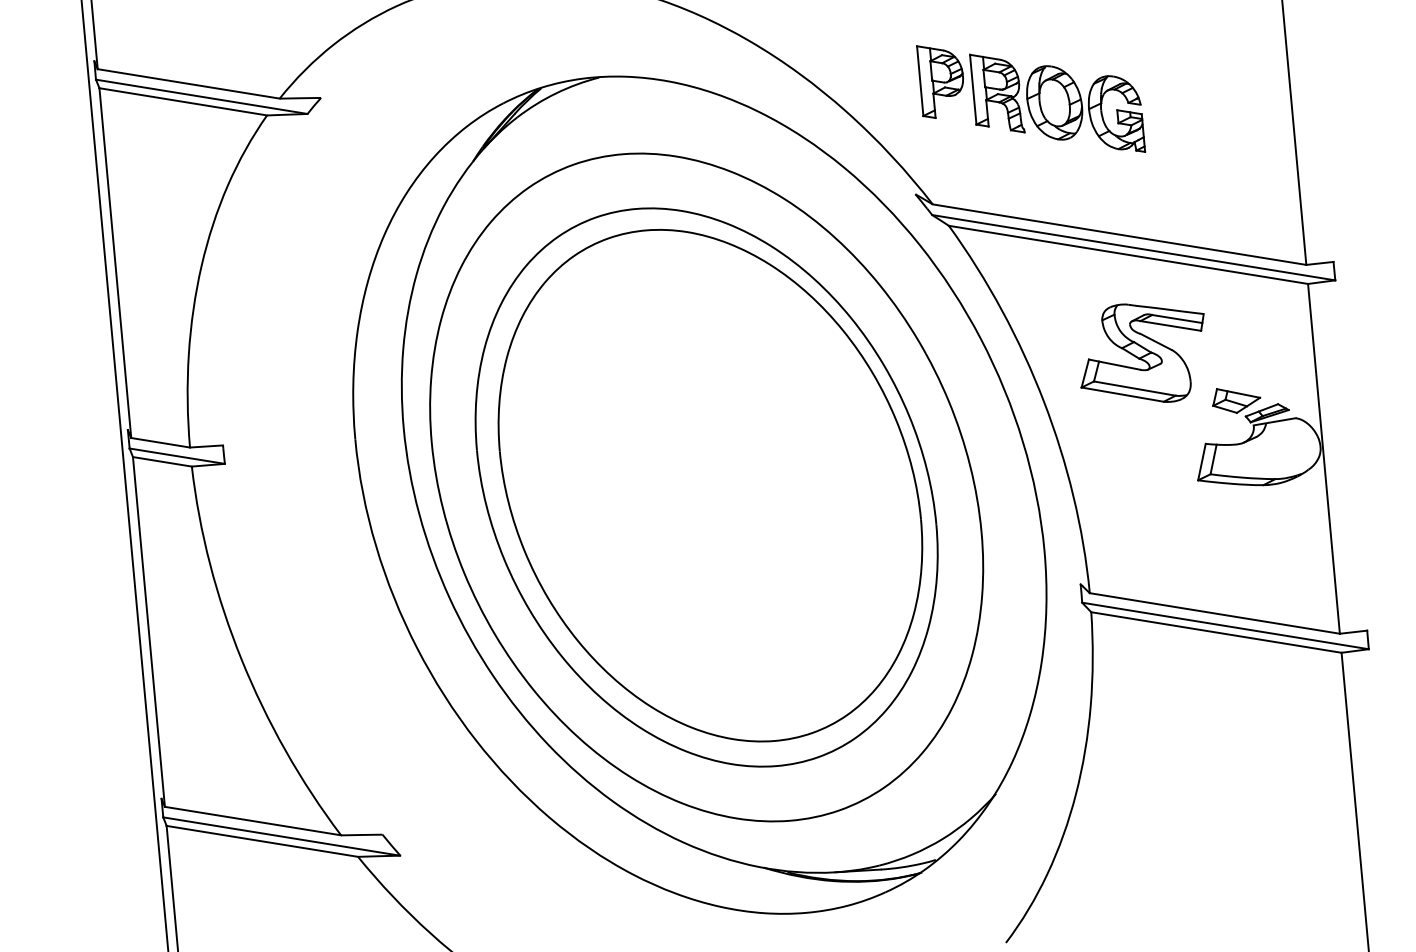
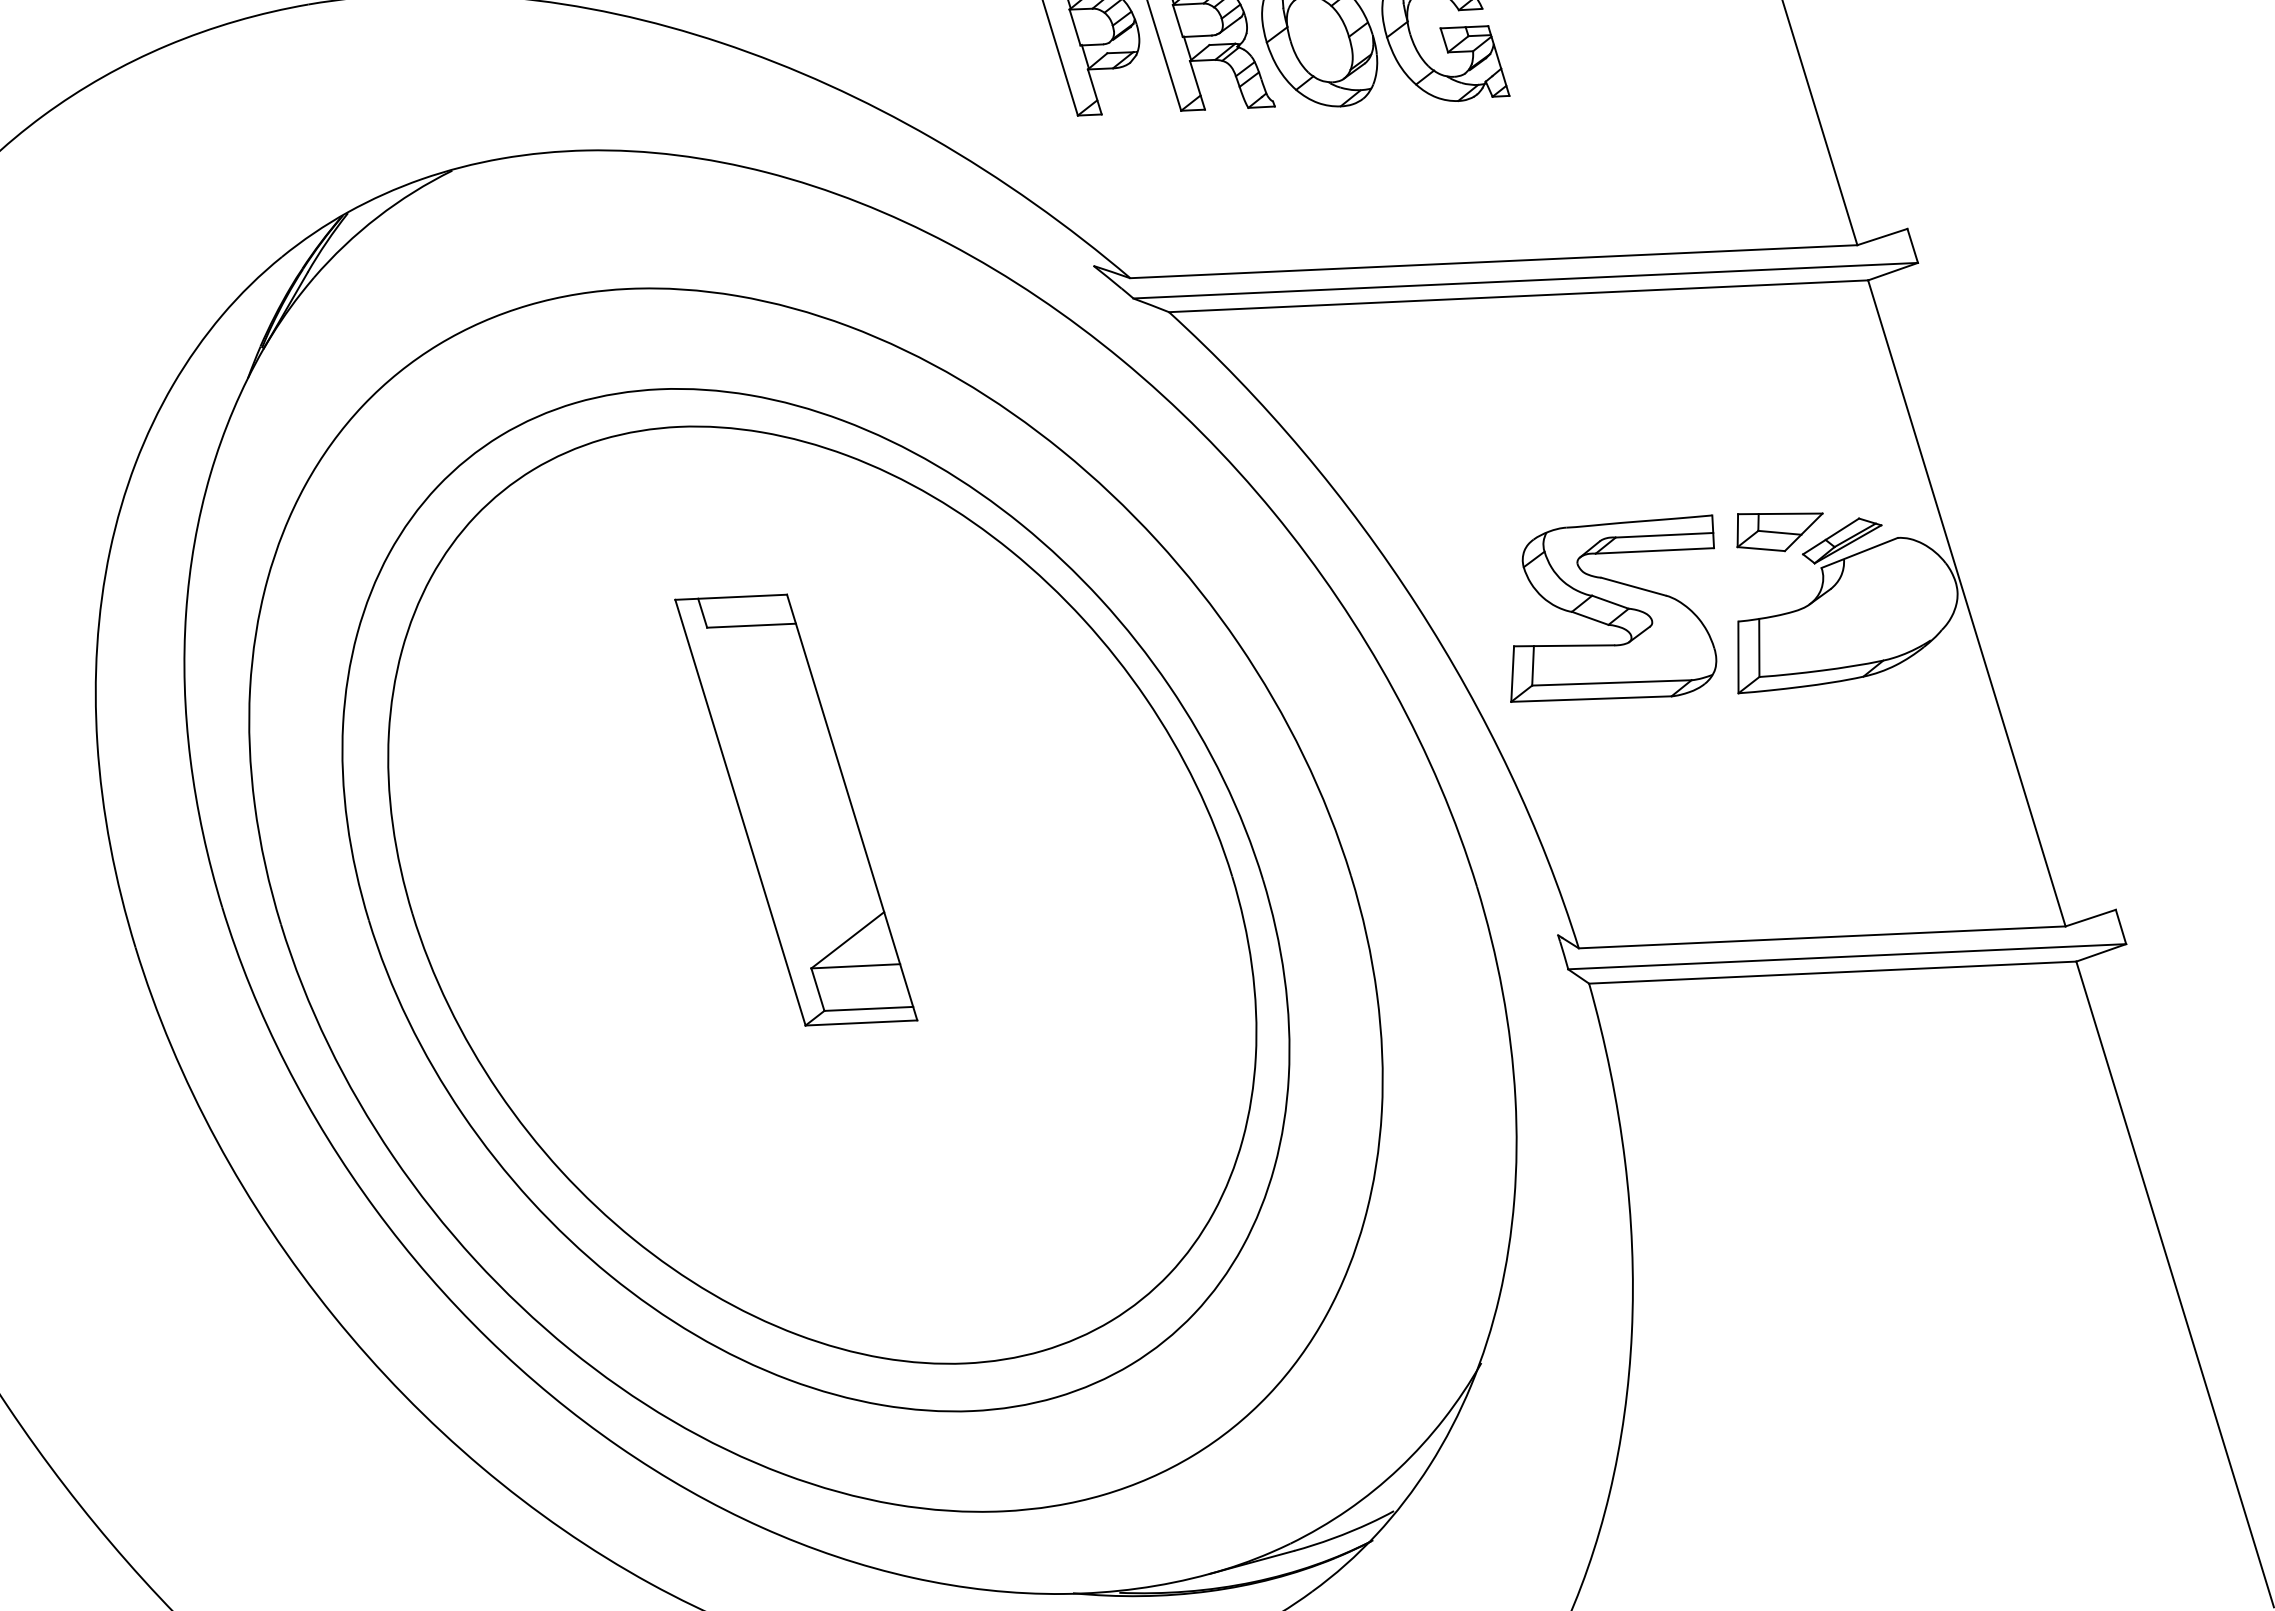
part: (1142, 352) -> (1612, 611), moved
part: (706, 439) -> (796, 809), added

